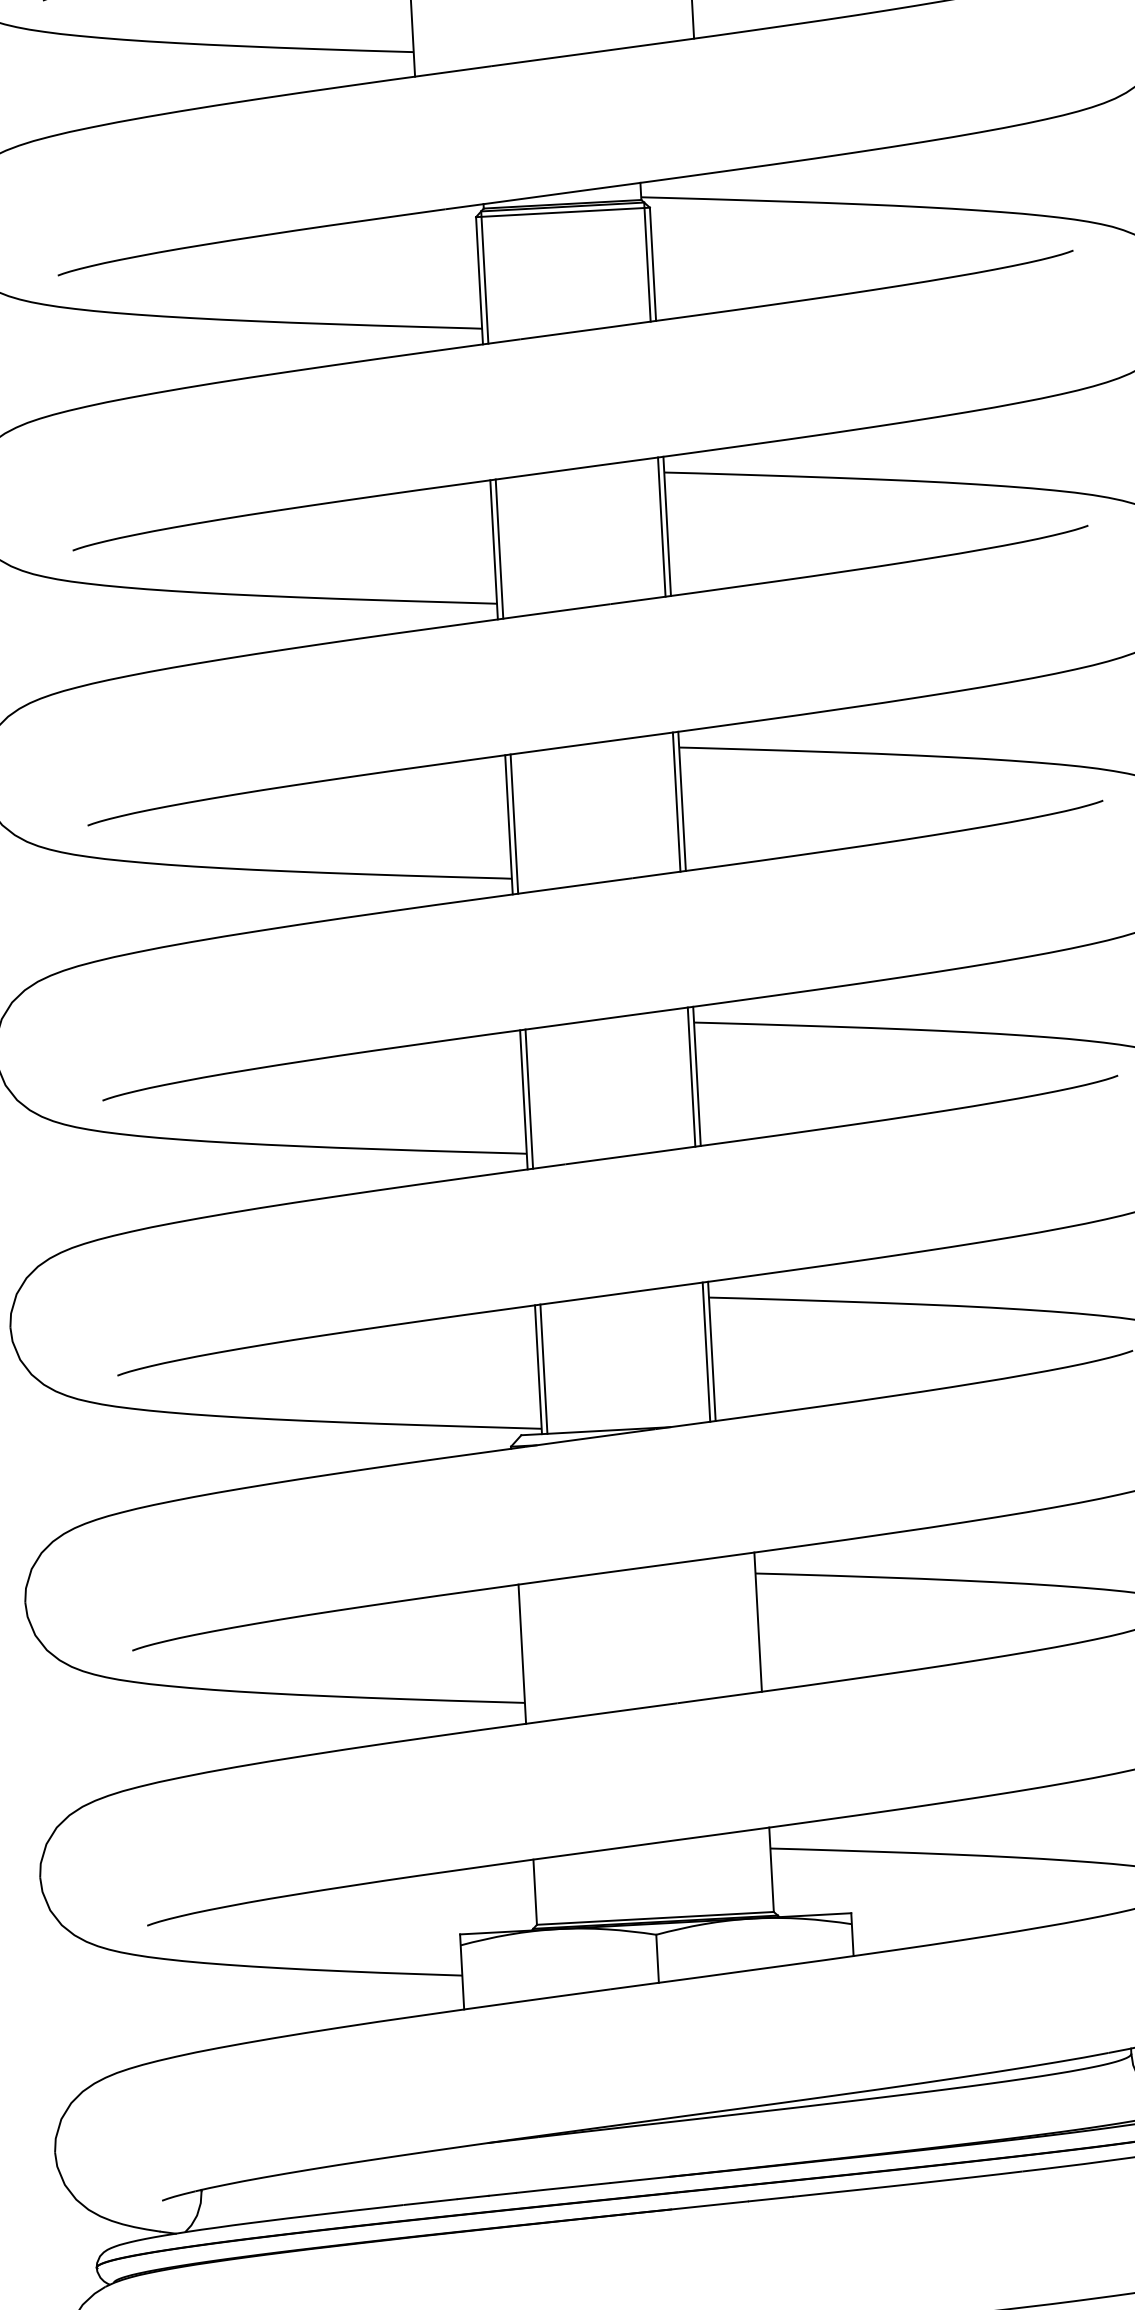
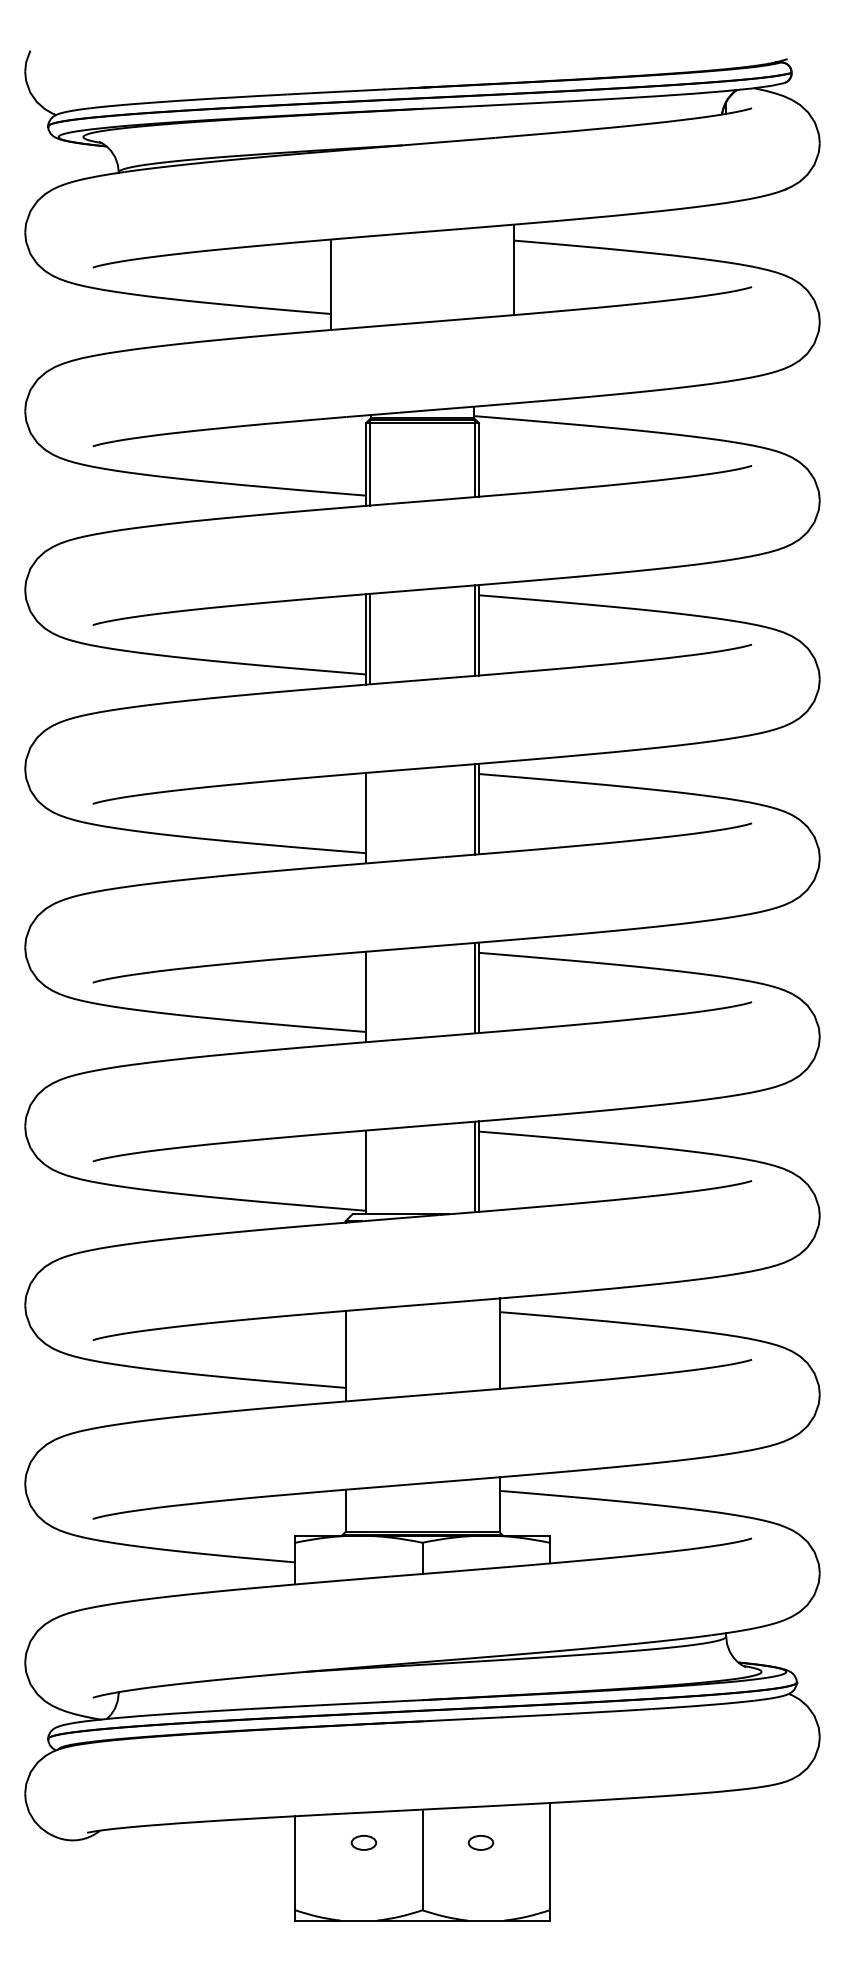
line: (514, 823) -> (369, 817), removed
line: (529, 1098) -> (369, 996), removed
line: (543, 1369) -> (369, 1172), removed

